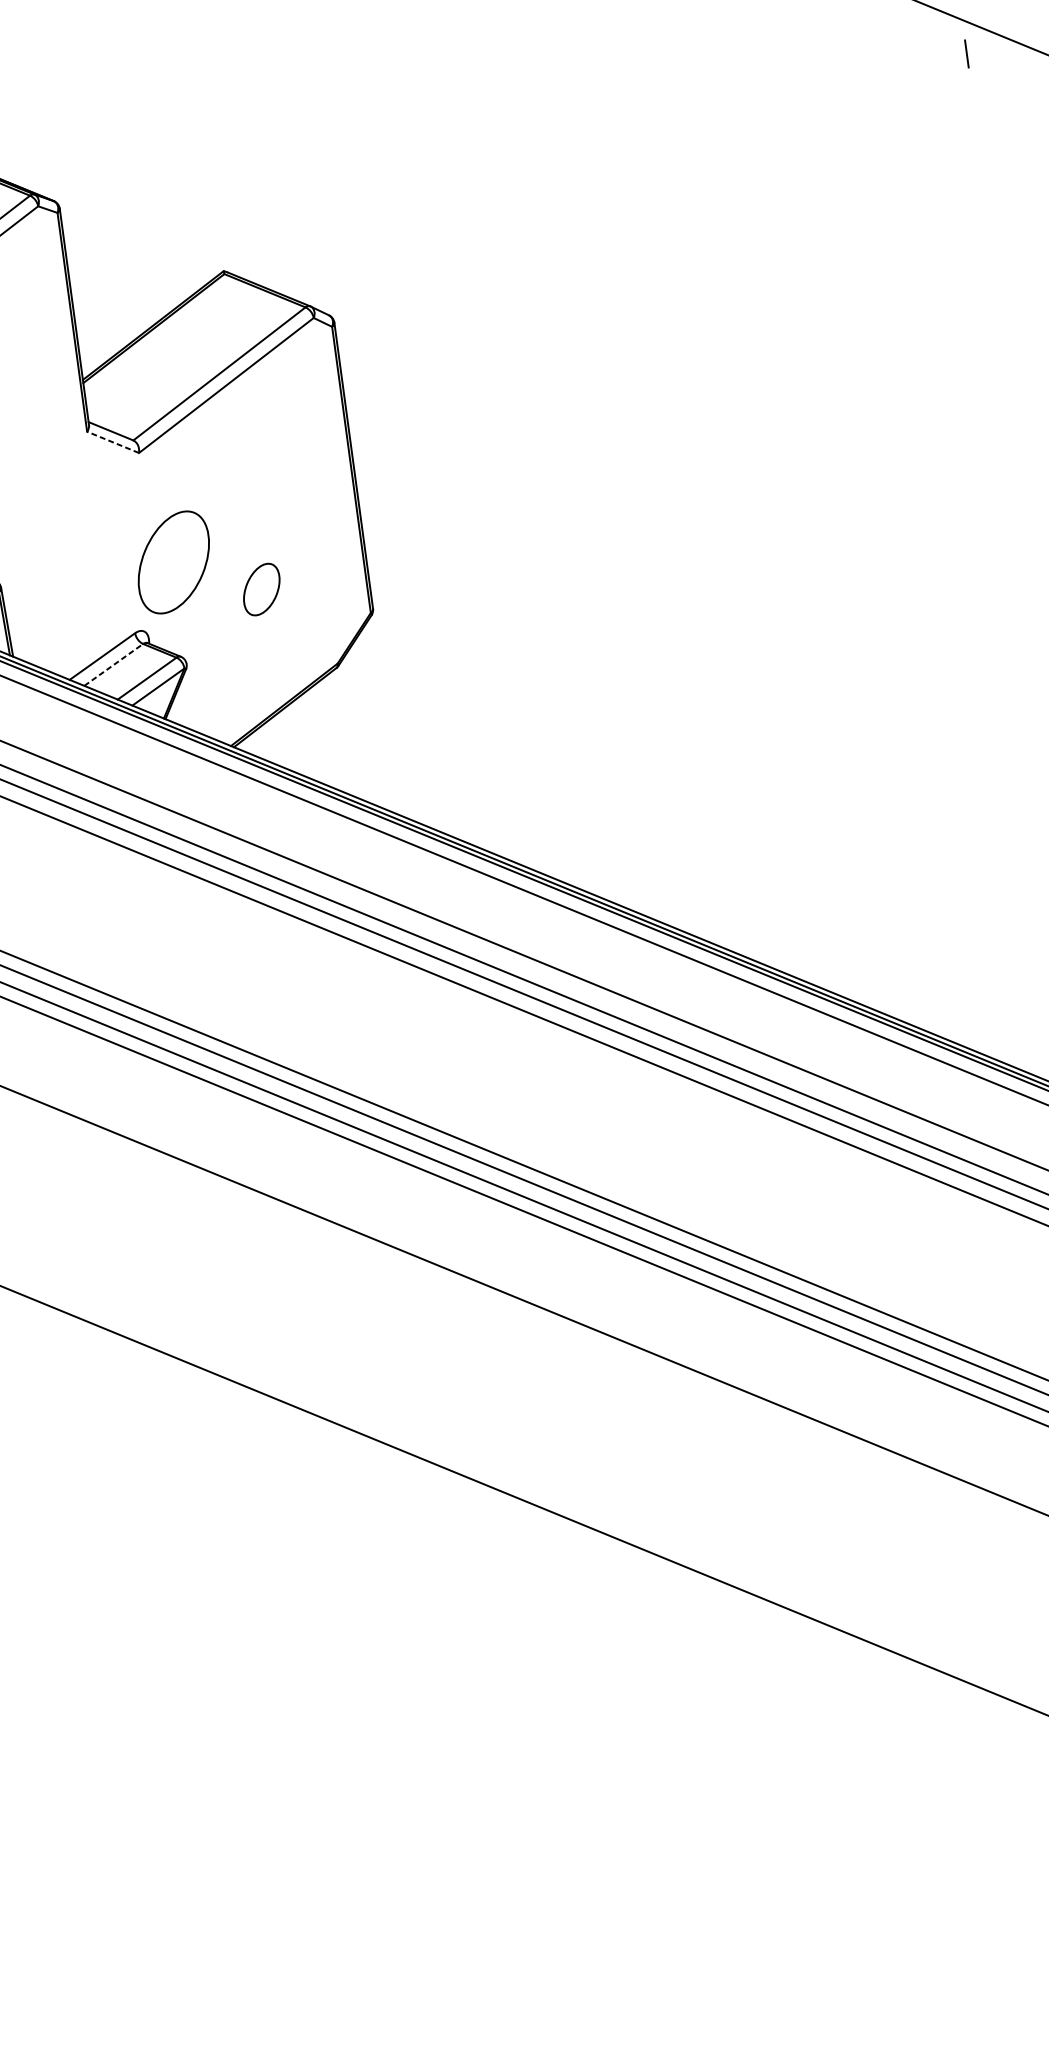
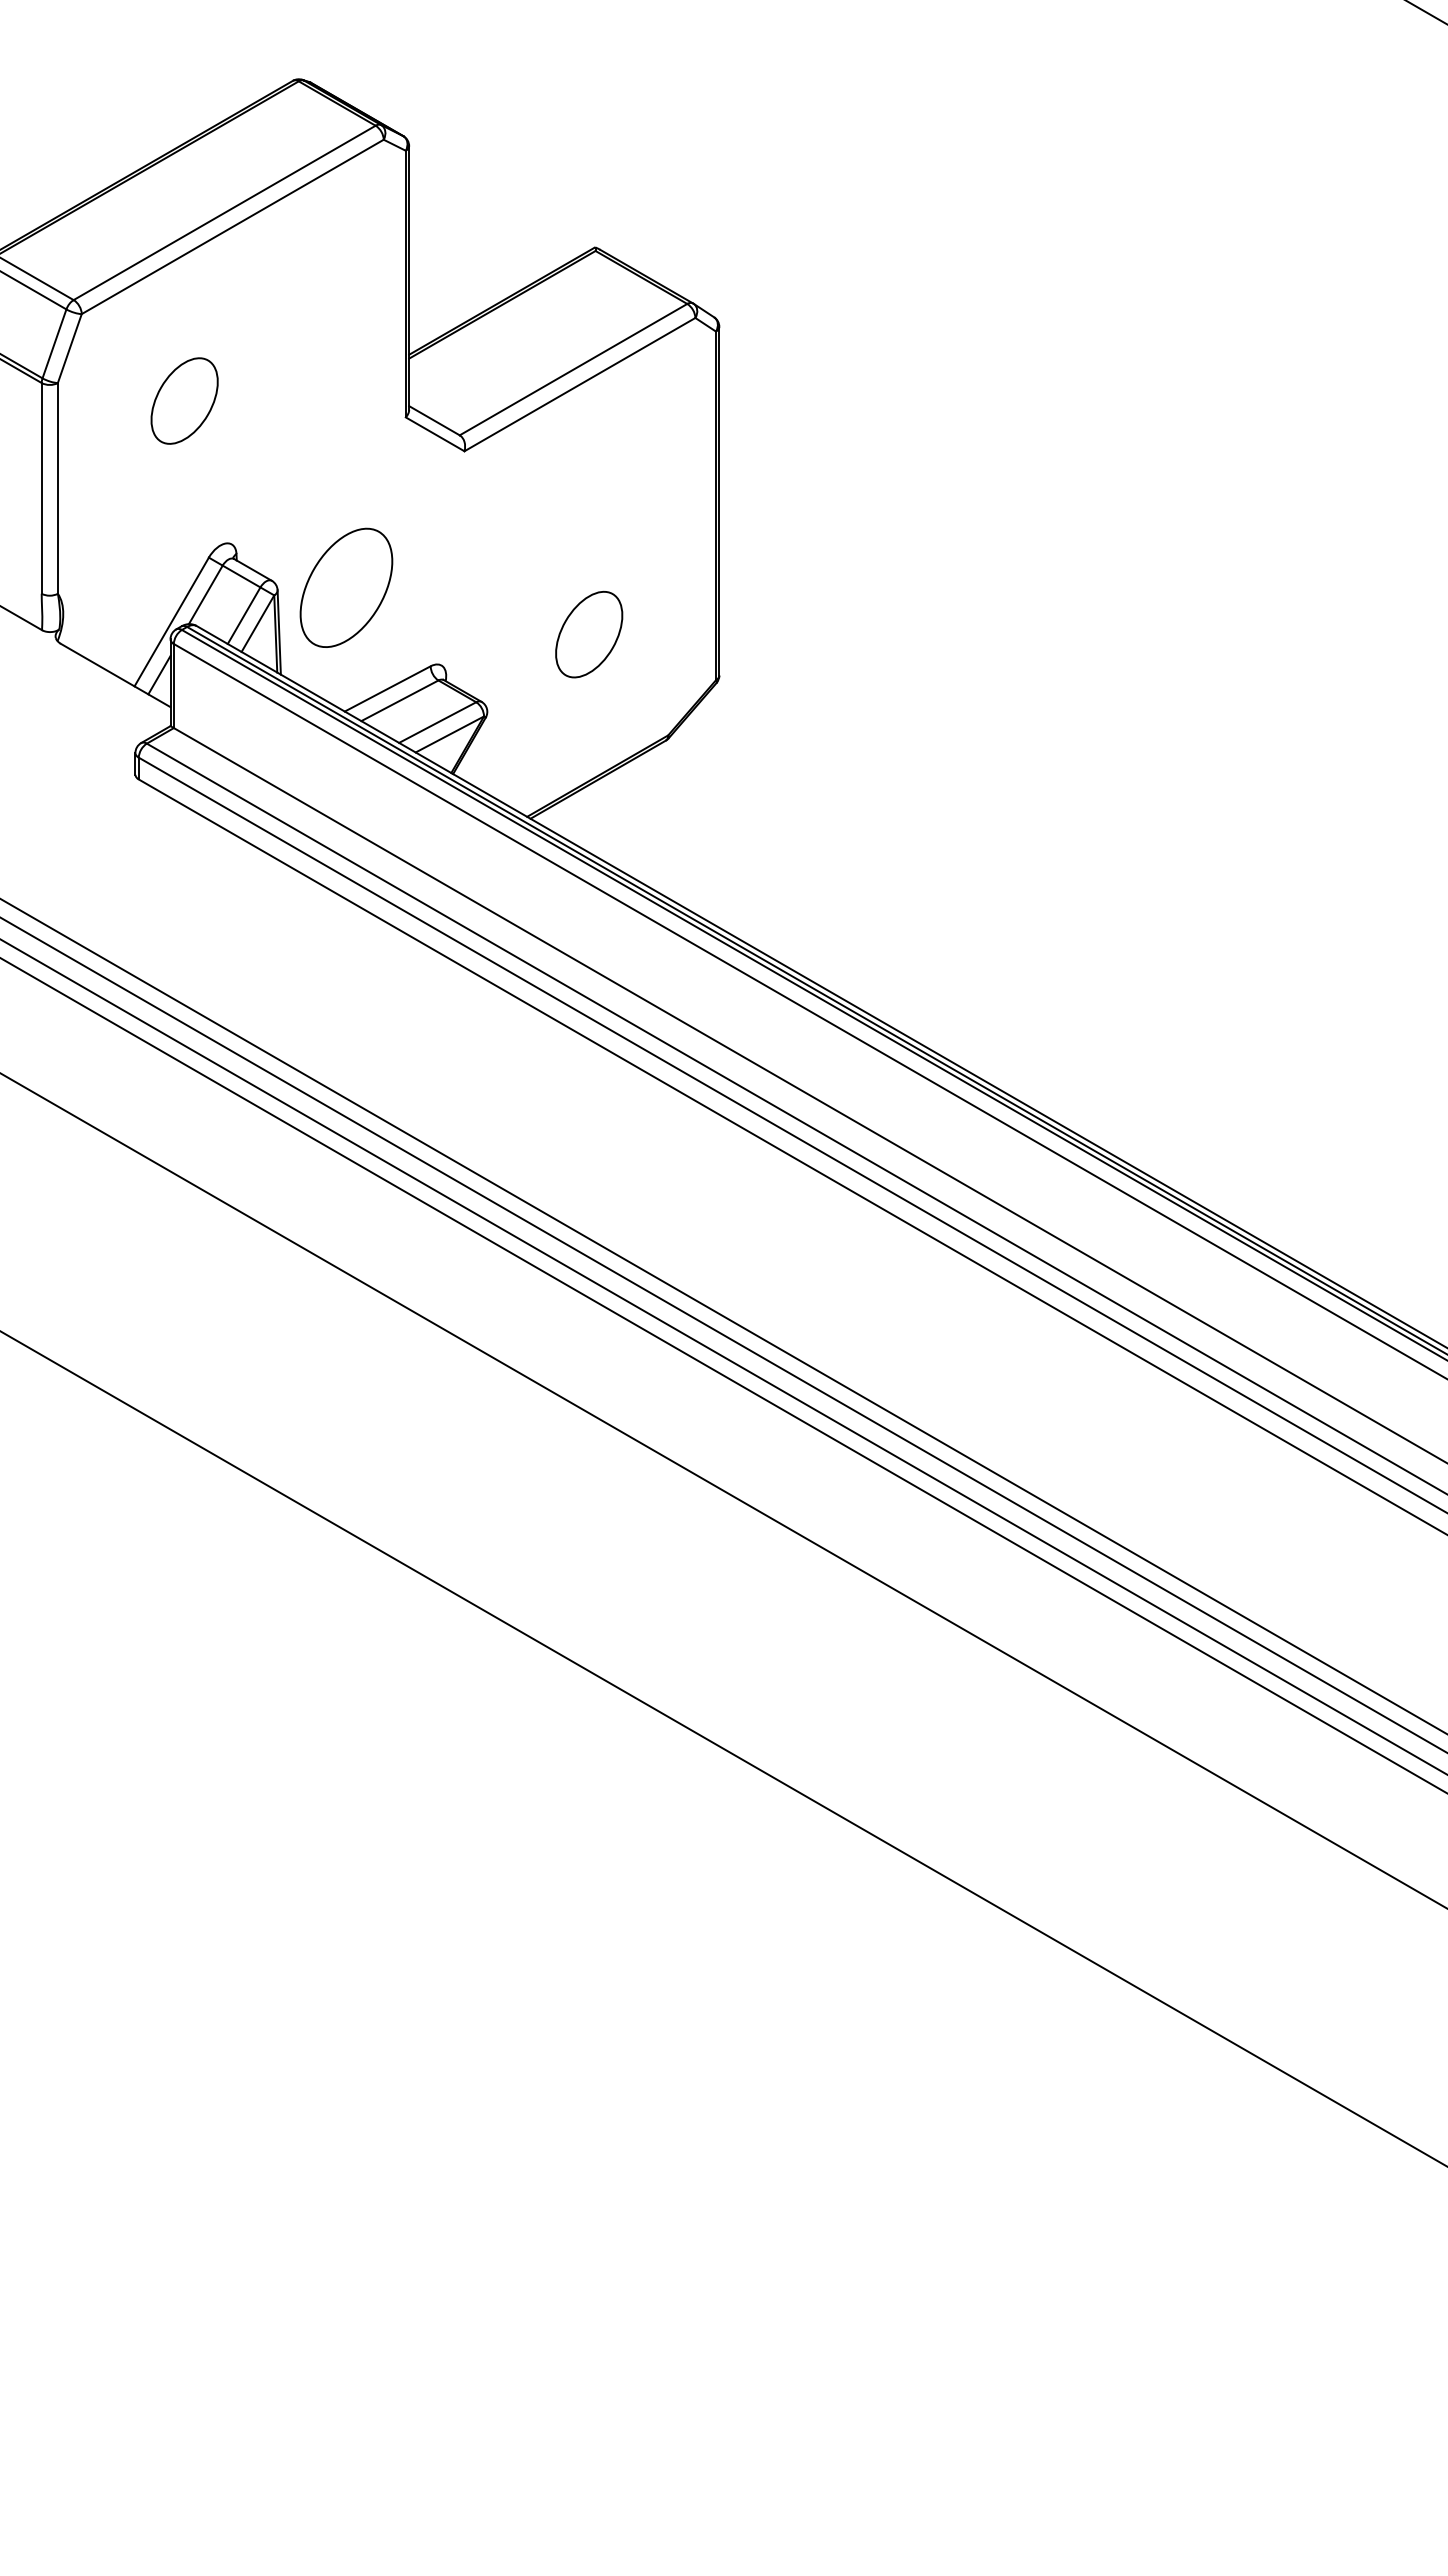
line: (113, 442) -> (435, 434), dashed -> solid
part: (173, 562) -> (346, 587), moved
part: (261, 589) -> (589, 634), size x1.43
line: (113, 664) -> (399, 700), dashed -> solid

